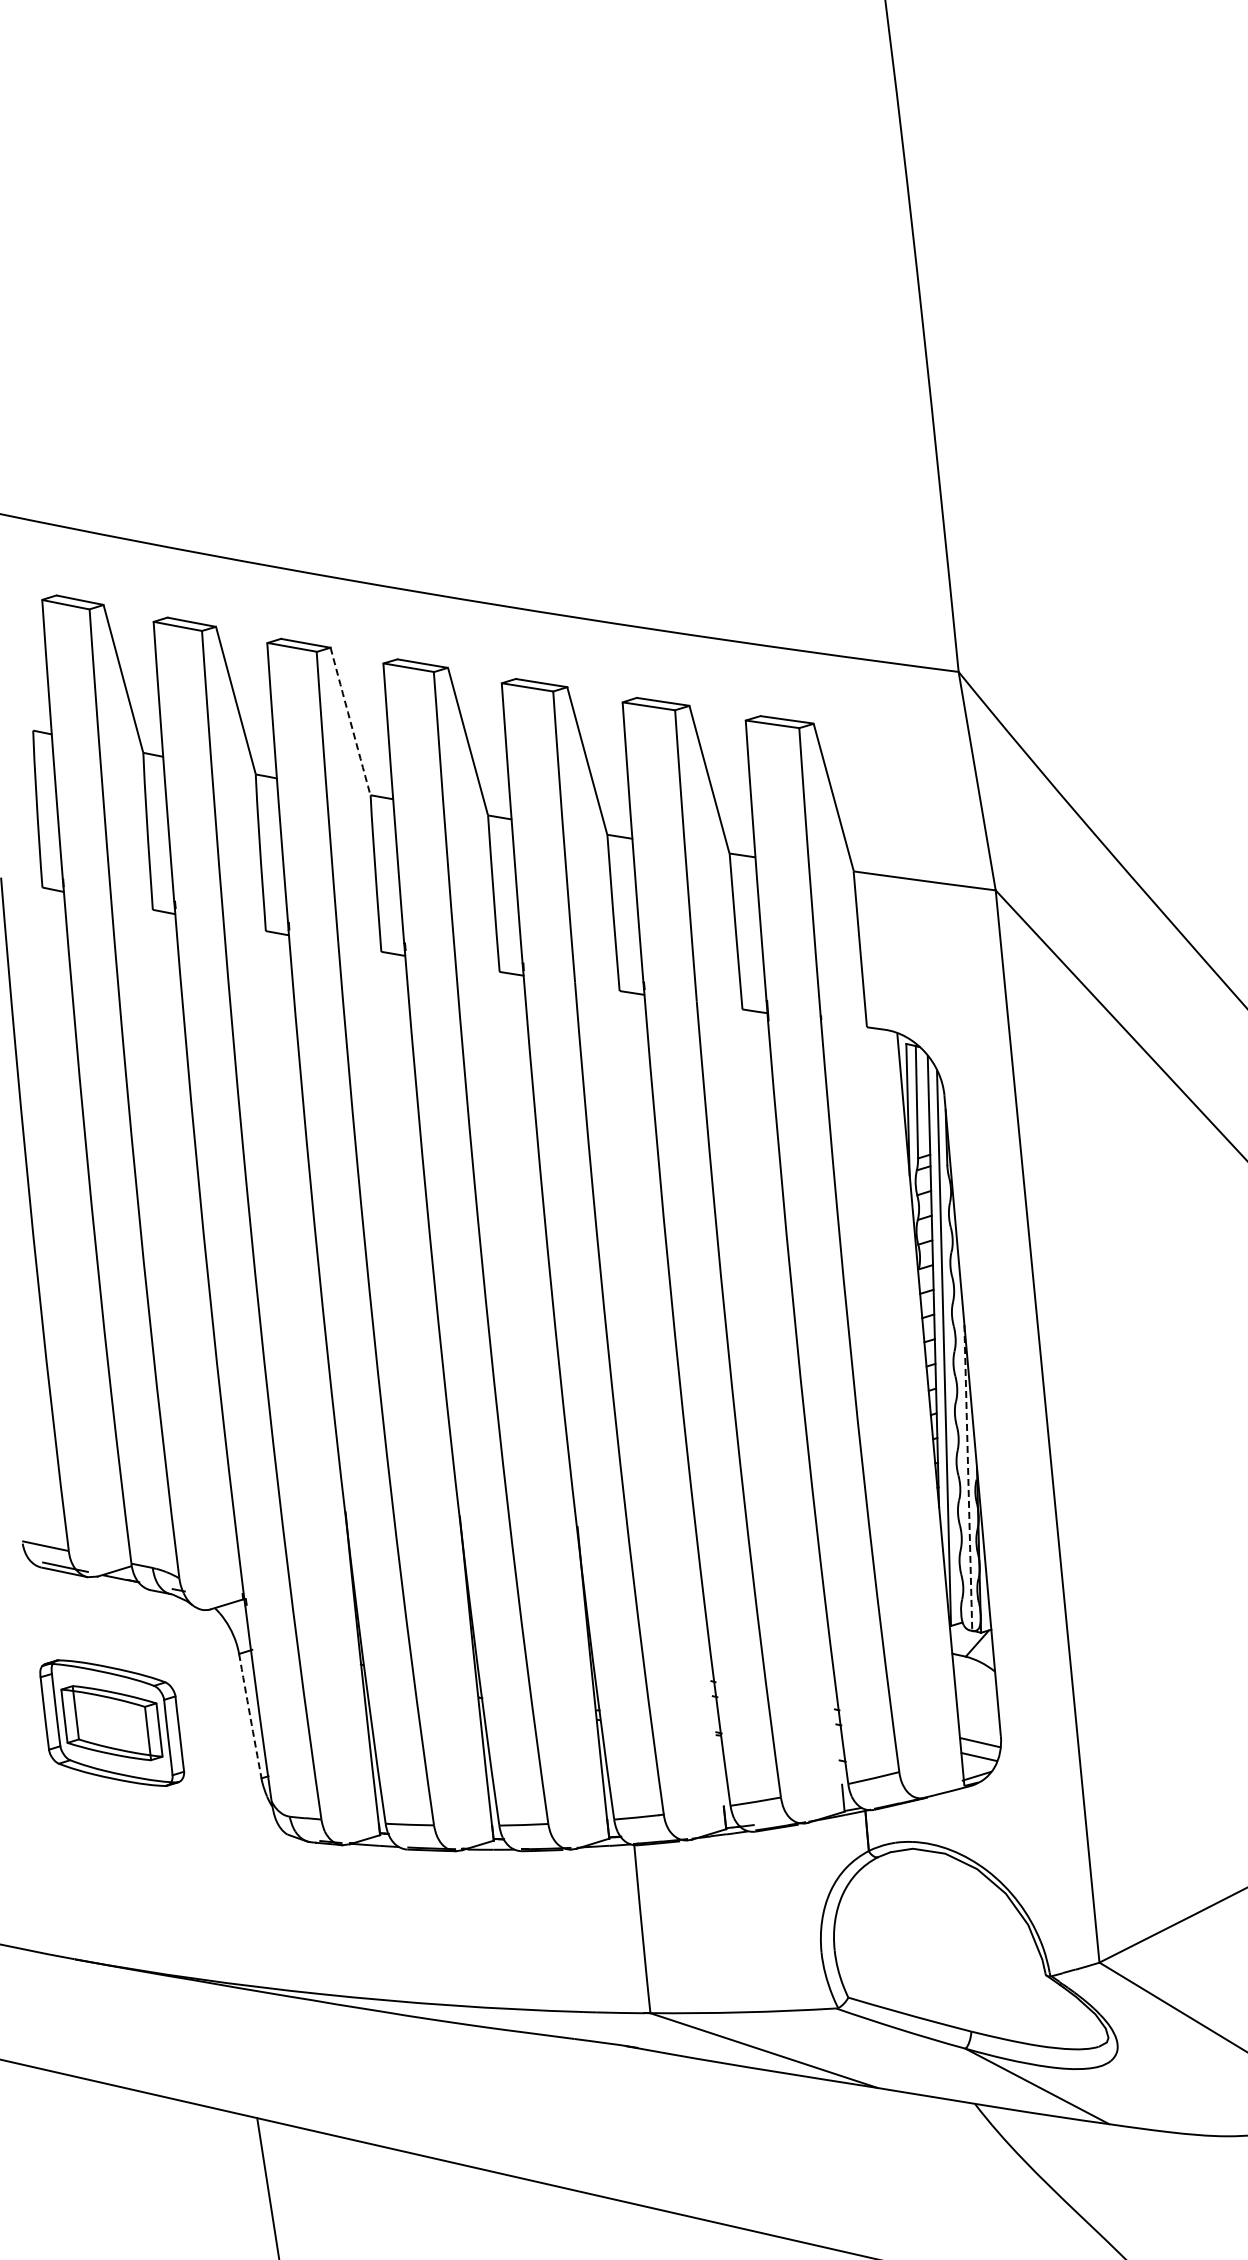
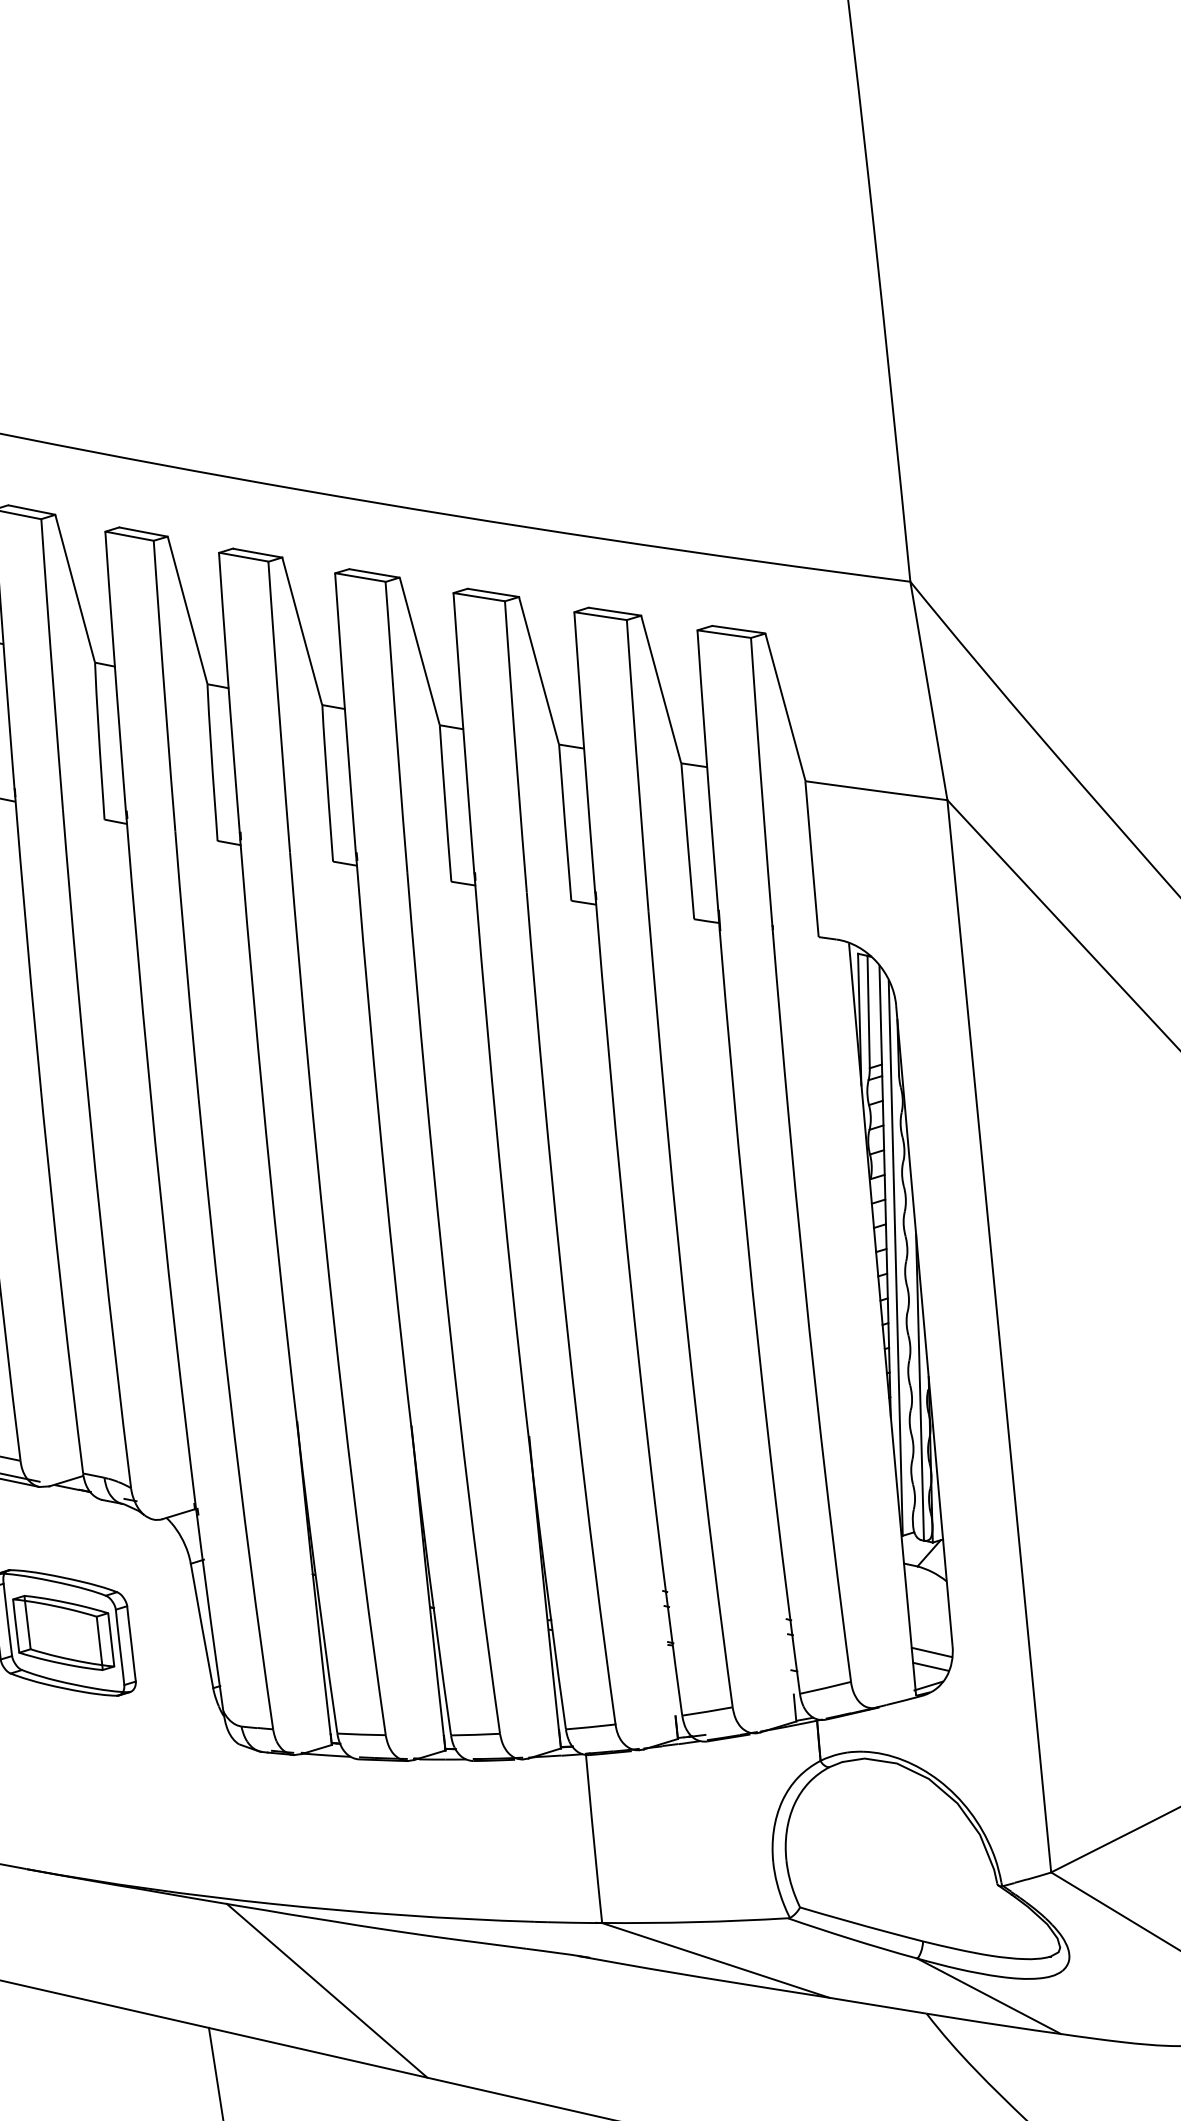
arc: (350, 721) -> (302, 631), dashed -> solid
line: (968, 1477) -> (920, 1387), dashed -> solid
arc: (250, 1716) -> (202, 1626), dashed -> solid
line: (375, 2080) -> (327, 1990), added

